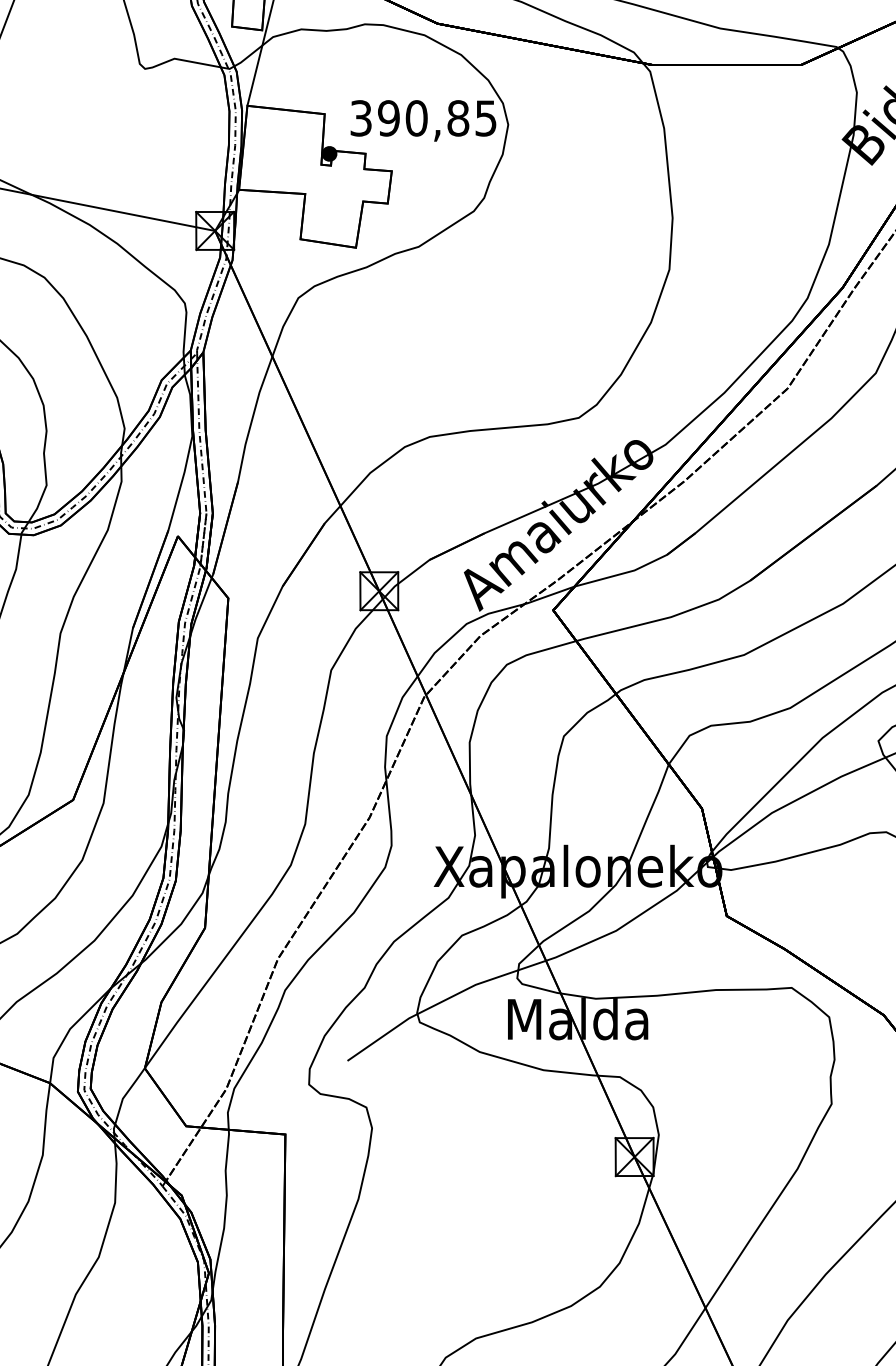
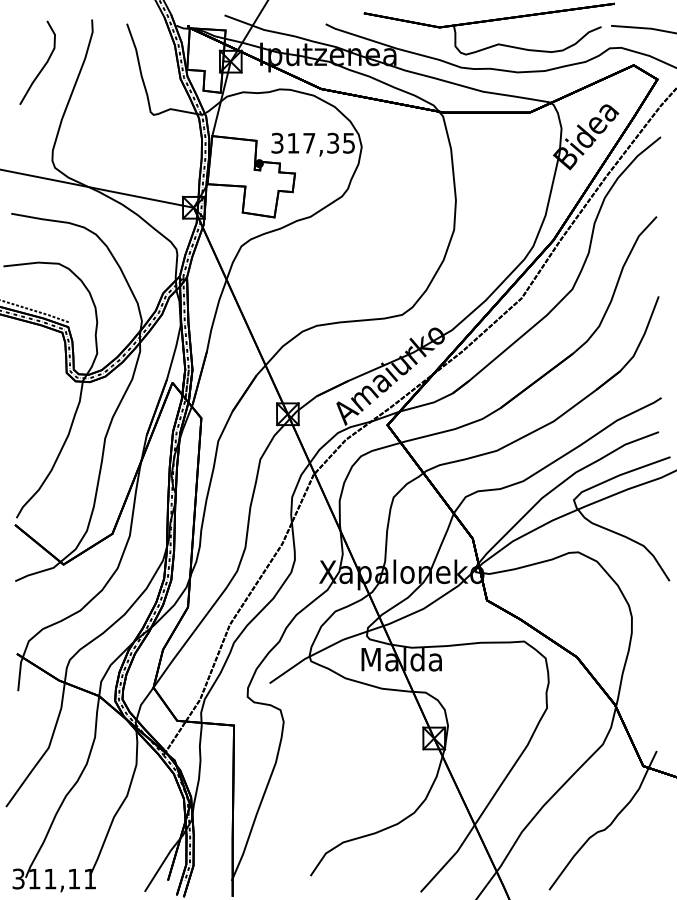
text: (424, 117) -> (313, 142), 390,85 -> 317,35

